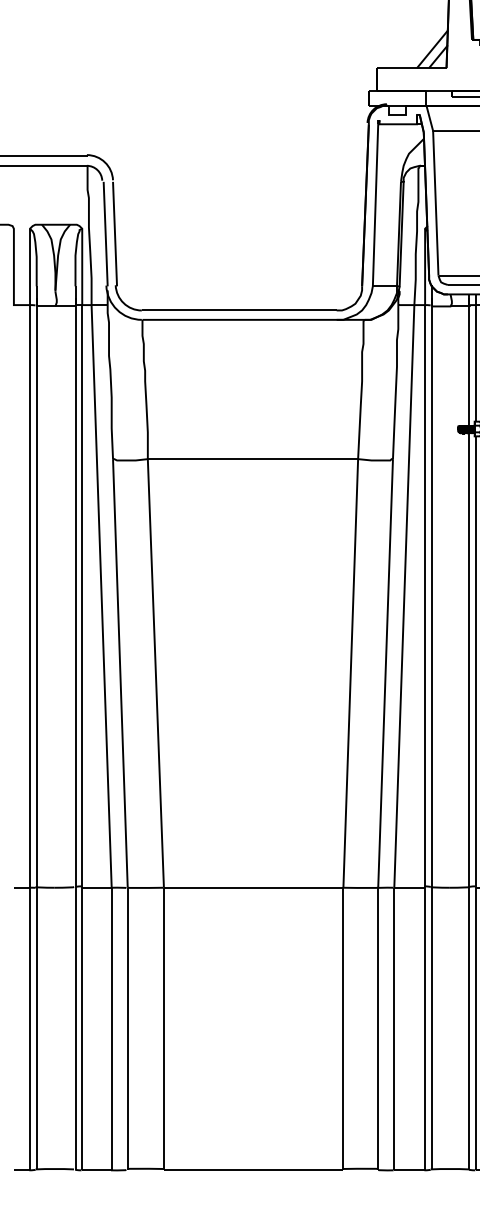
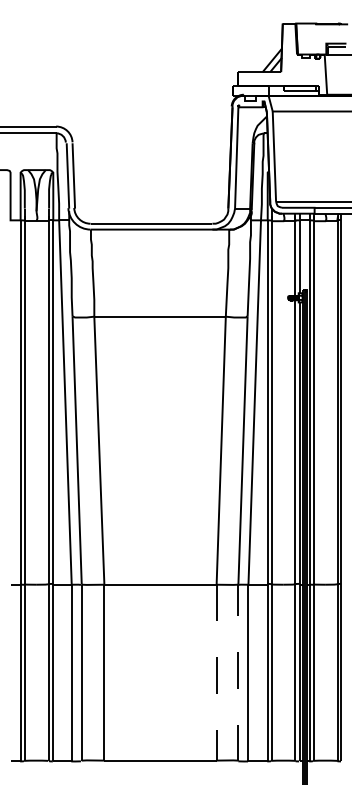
line: (378, 1028) -> (238, 672), solid -> dashed
line: (343, 1029) -> (216, 673), solid -> dashed

